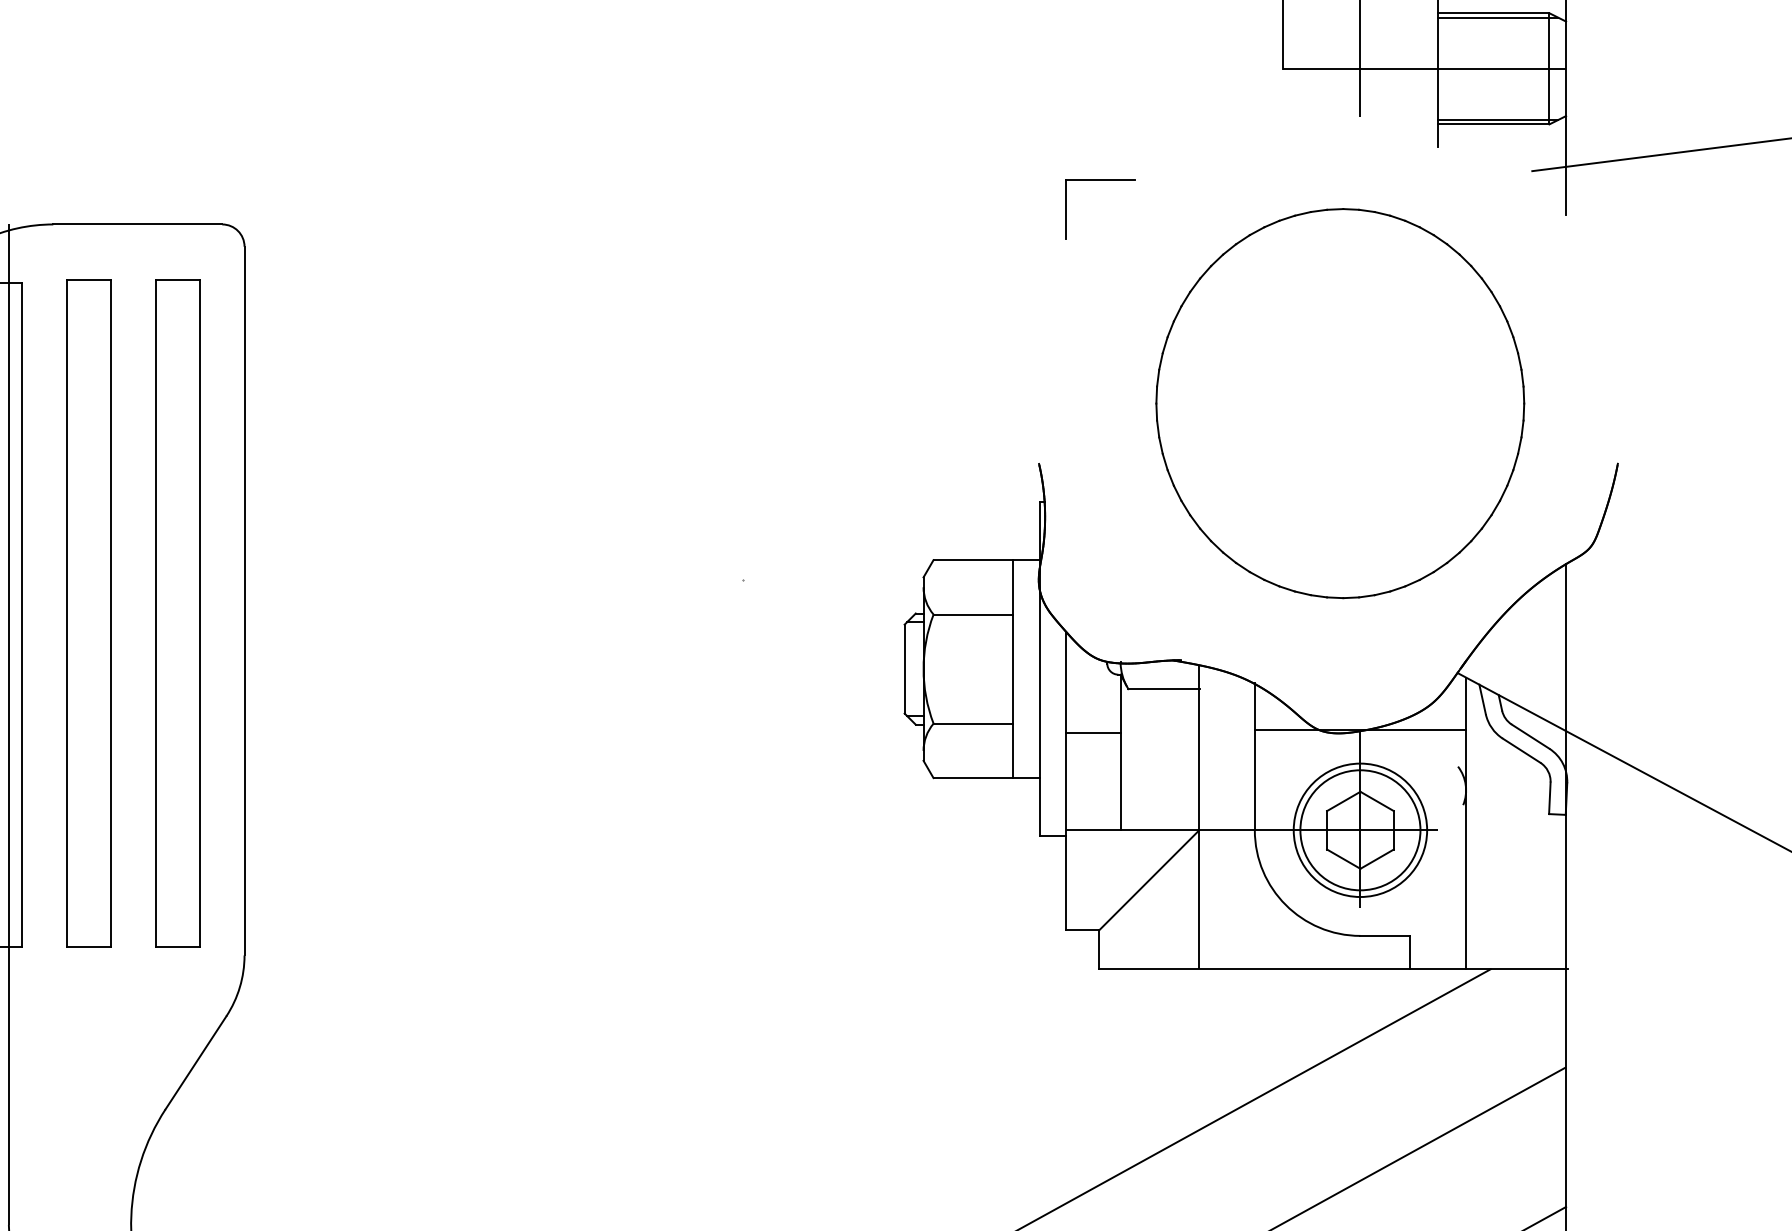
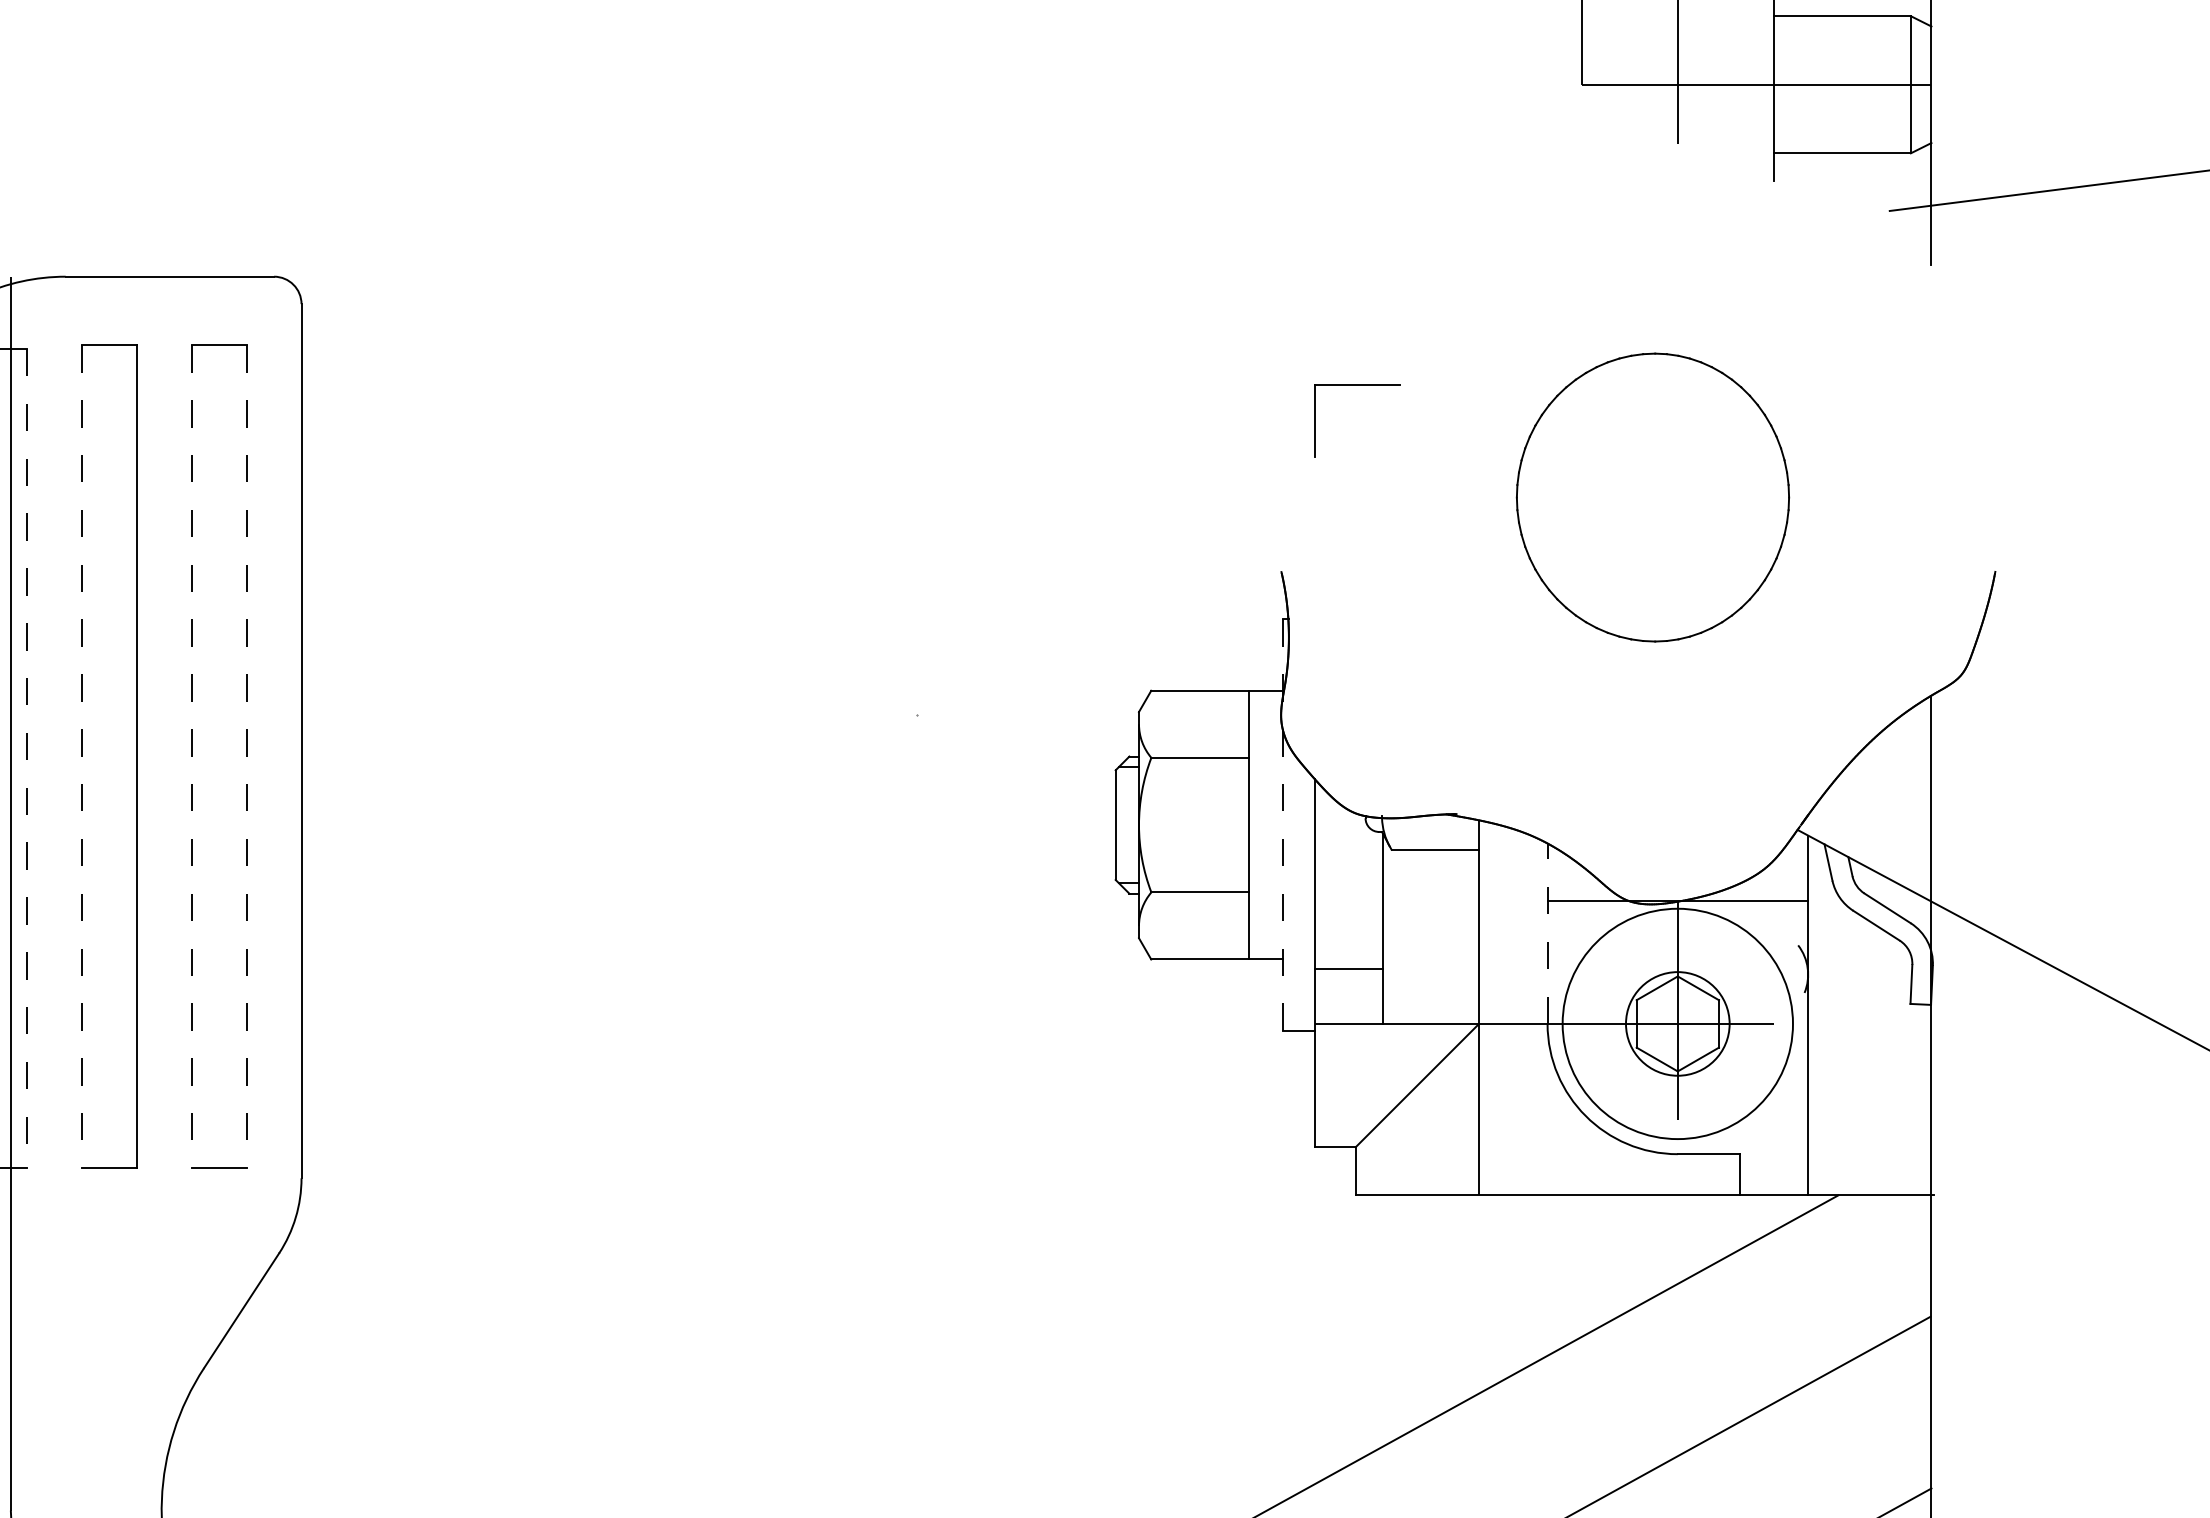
line: (1498, 17) -> (1847, 21), removed
line: (1498, 119) -> (1847, 147), removed
part: (1100, 180) -> (1357, 385), moved
part: (1339, 403) -> (1652, 497), size x0.6
line: (66, 614) -> (82, 757), solid -> dashed
line: (155, 614) -> (191, 757), solid -> dashed
line: (199, 614) -> (246, 757), solid -> dashed
line: (22, 615) -> (27, 758), solid -> dashed
line: (1039, 669) -> (1282, 825), solid -> dashed
line: (1093, 732) -> (1348, 968), moved
line: (1254, 756) -> (1547, 933), solid -> dashed
circle: (1360, 829) -> (1677, 1023), size x0.7
circle: (1360, 829) -> (1677, 1023), size x1.4

